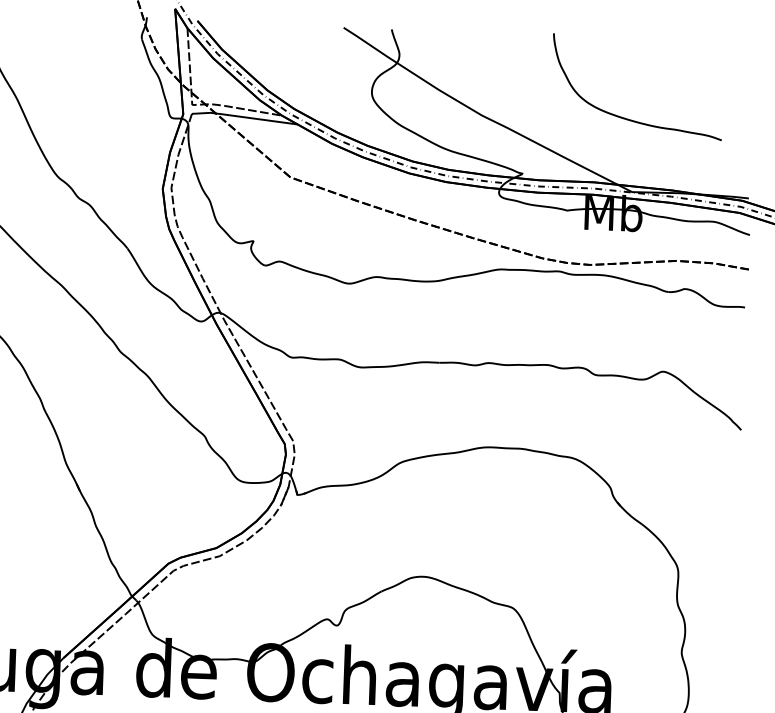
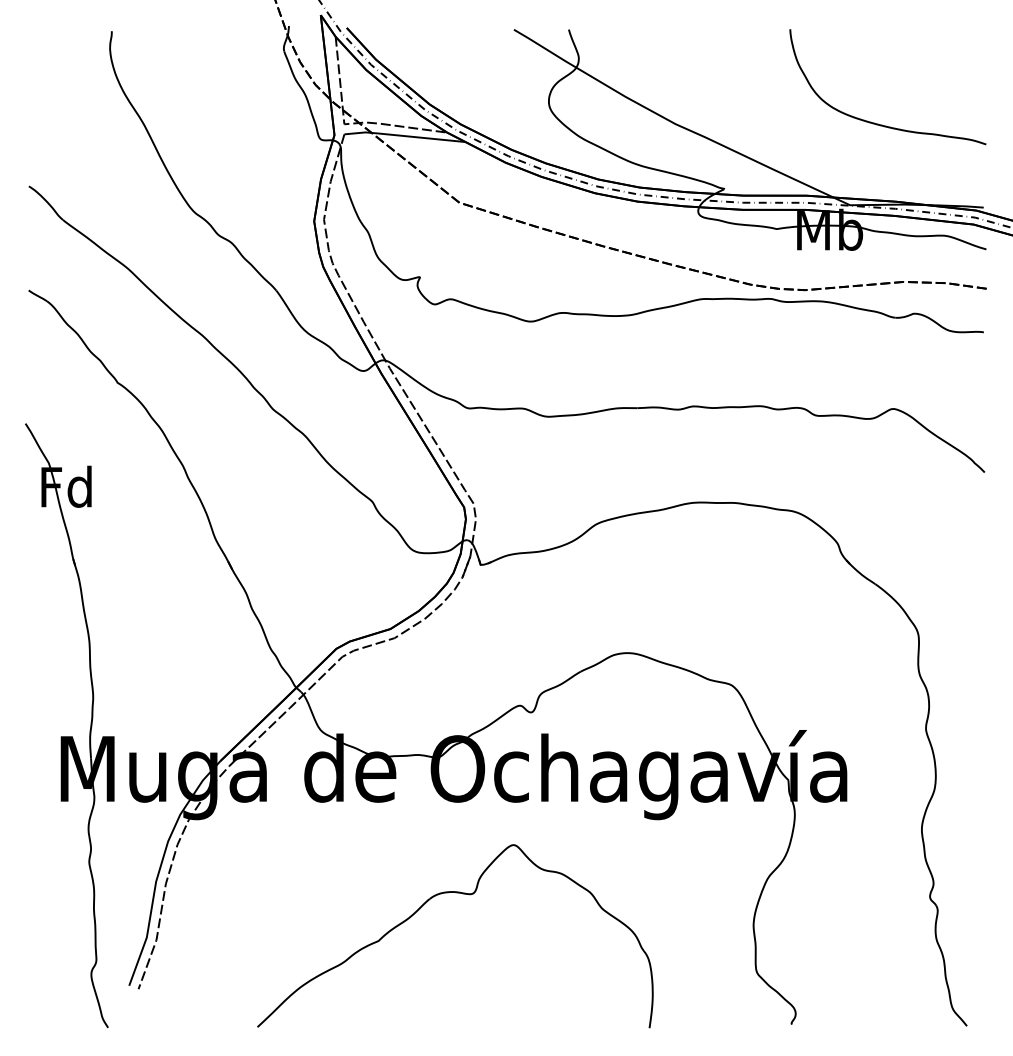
curve: (628, 118) -> (878, 123), moved

